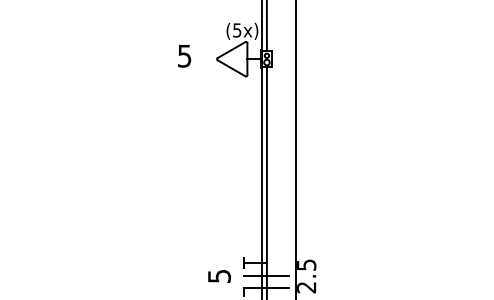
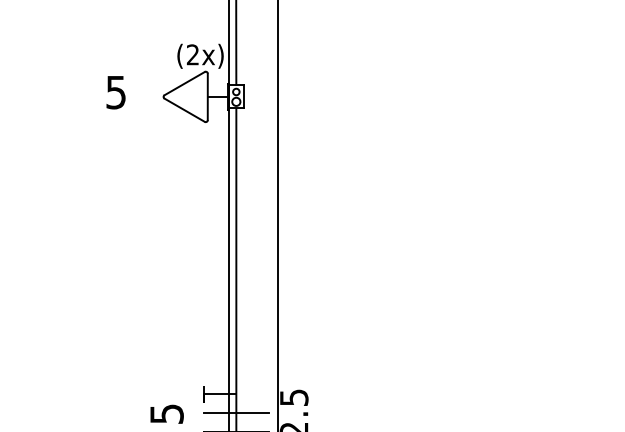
text: (237, 30) -> (193, 55), (5x) -> (2x)

